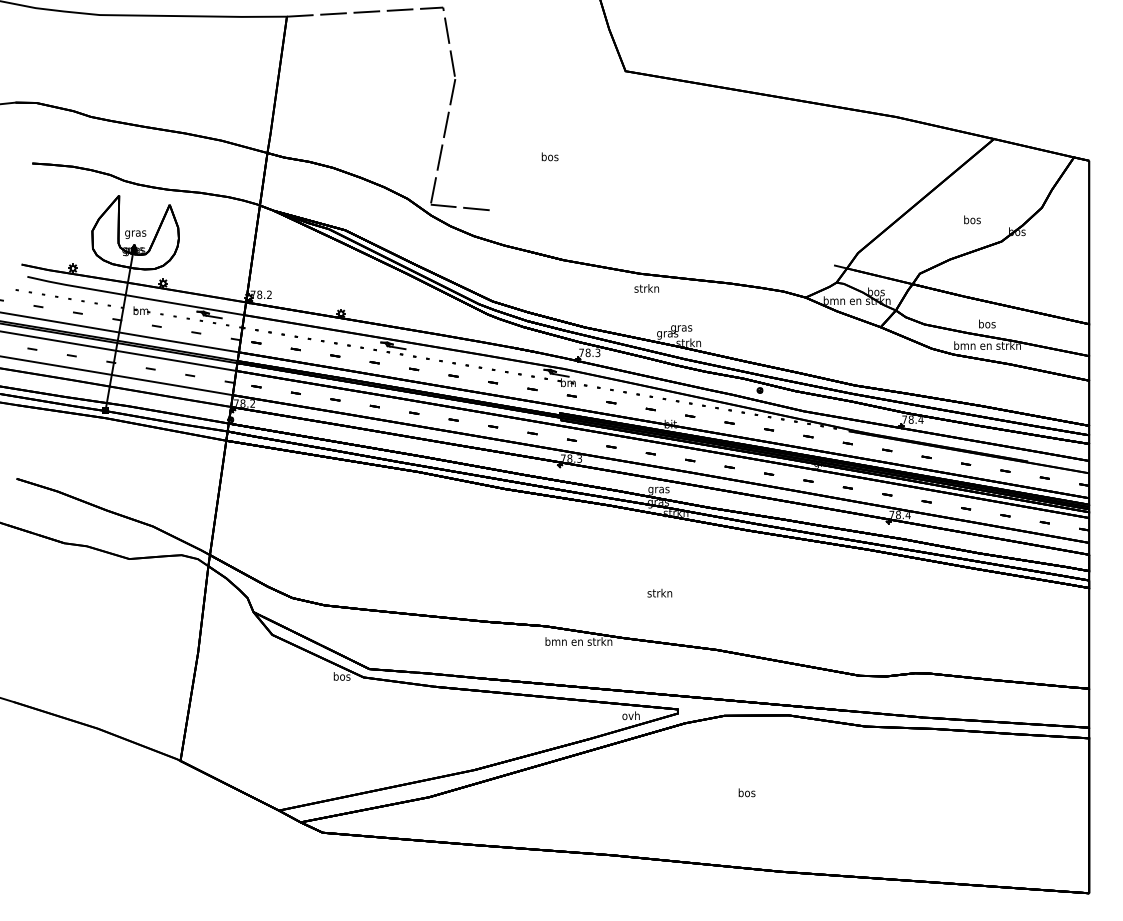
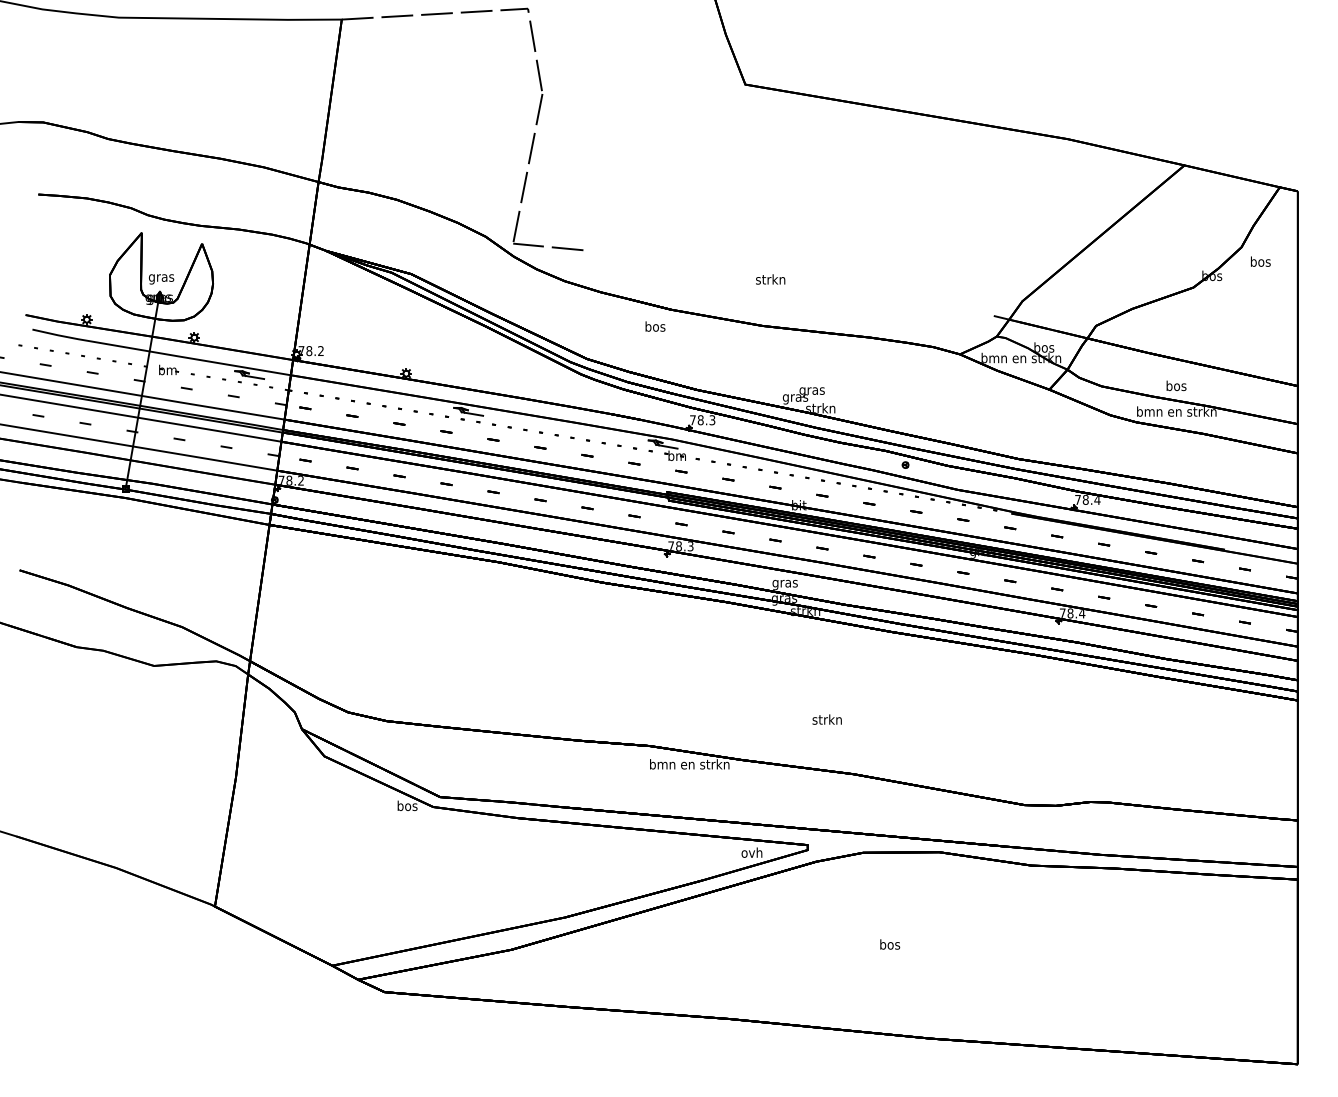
text: (550, 156) -> (655, 326), moved
text: (972, 219) -> (1260, 261), moved
text: (646, 288) -> (770, 279), moved
text: (659, 593) -> (826, 719), moved

